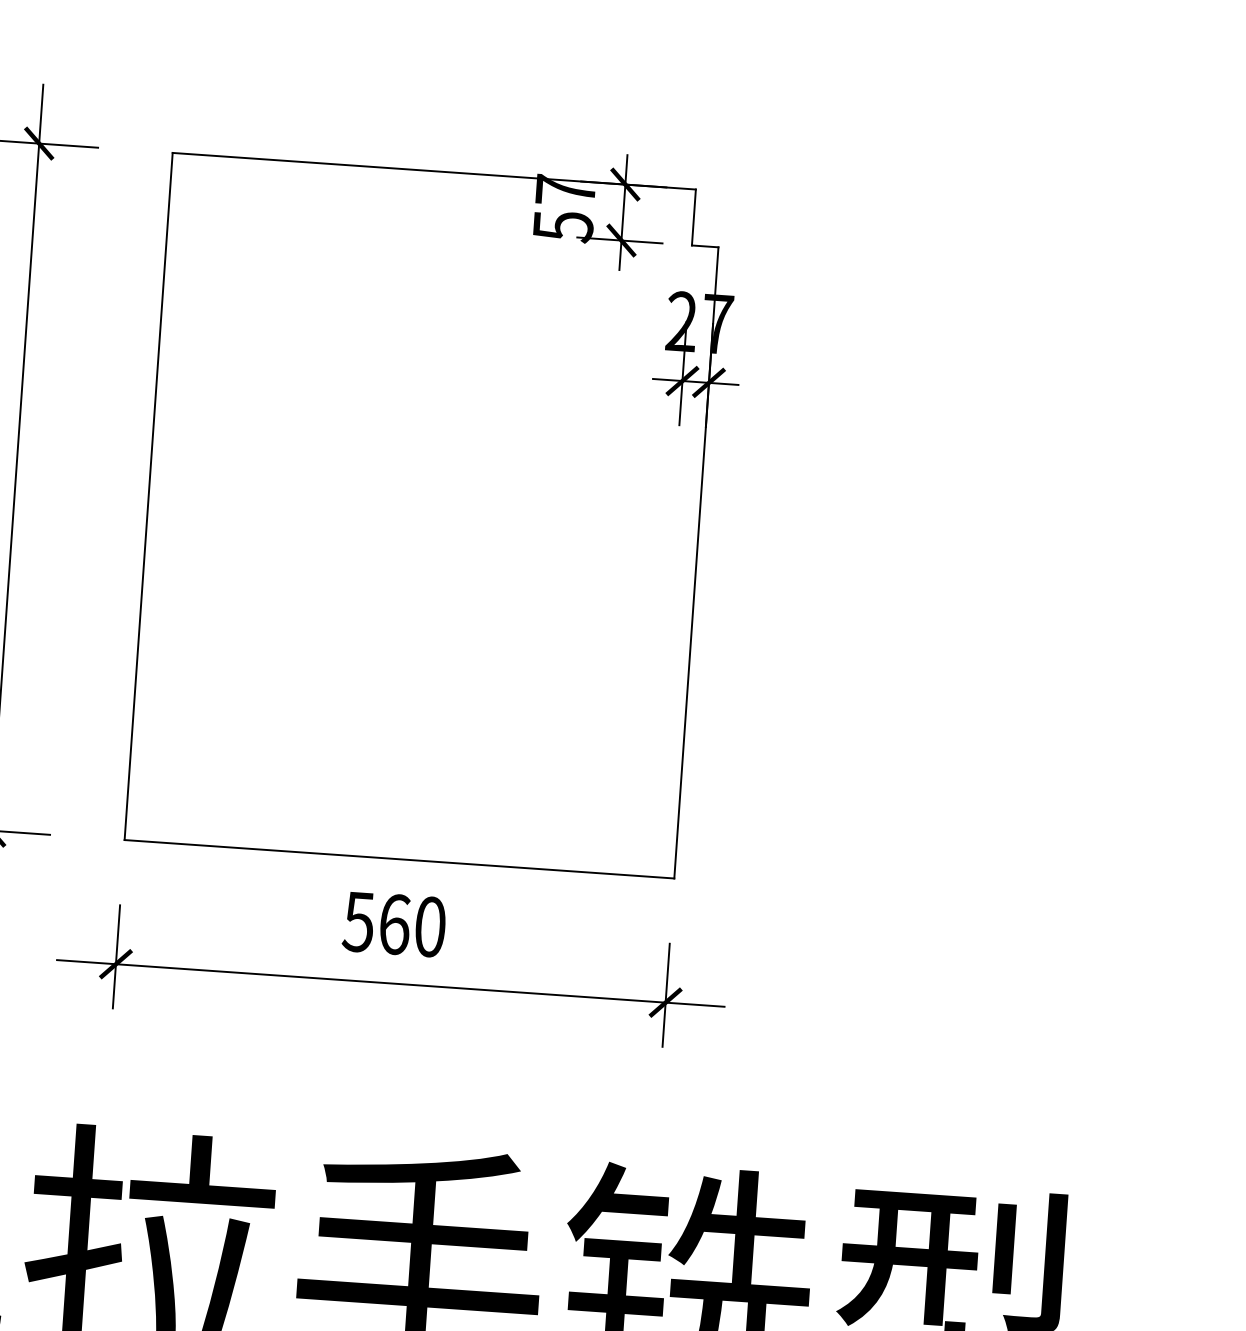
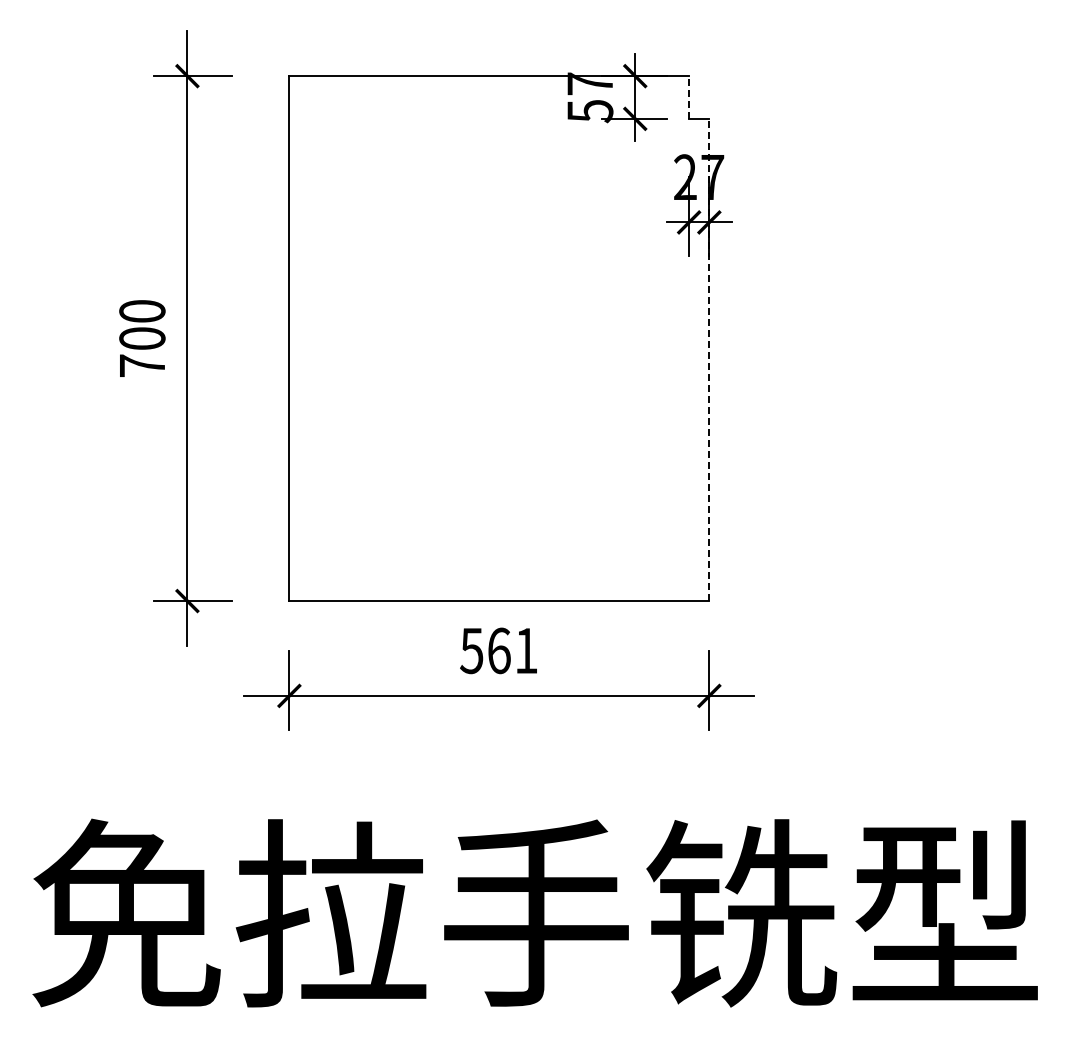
line: (694, 217) -> (689, 97), solid -> dashed
line: (696, 562) -> (709, 359), solid -> dashed
text: (430, 926) -> (526, 650), 560 -> 561

